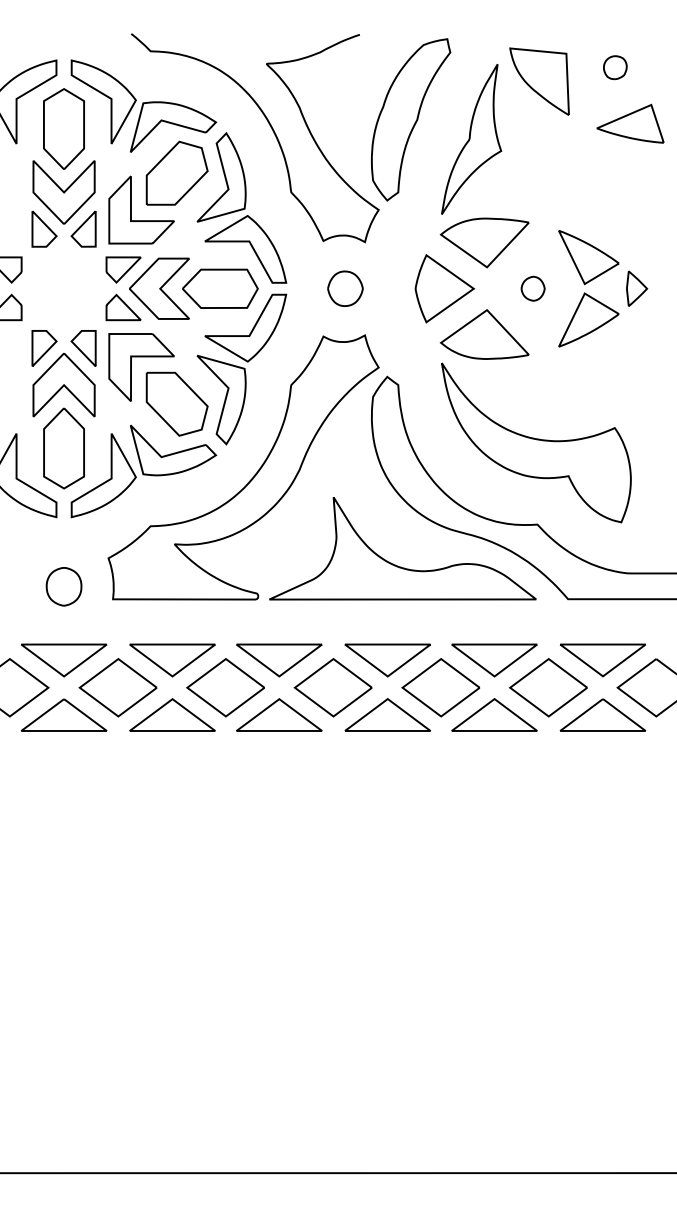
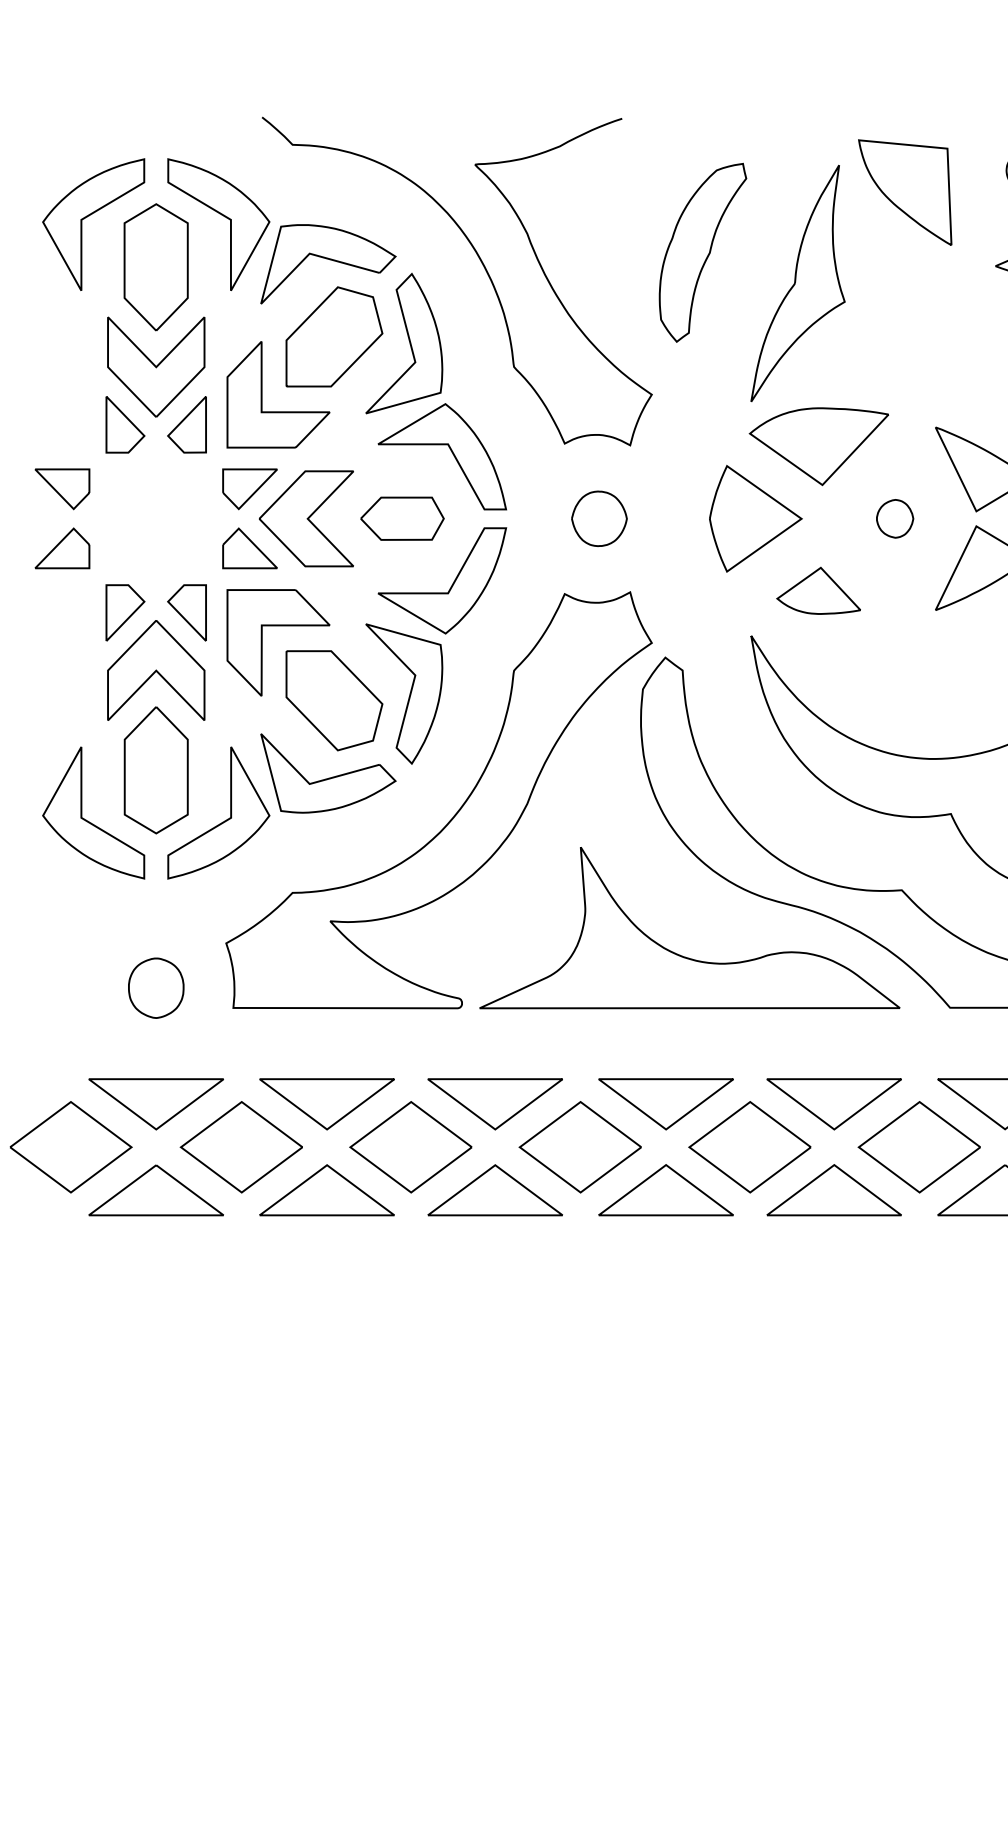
part: (411, 119) -> (703, 252), size x0.7
part: (220, 288) -> (402, 518), size x0.7
part: (484, 334) -> (818, 590), size x0.6

